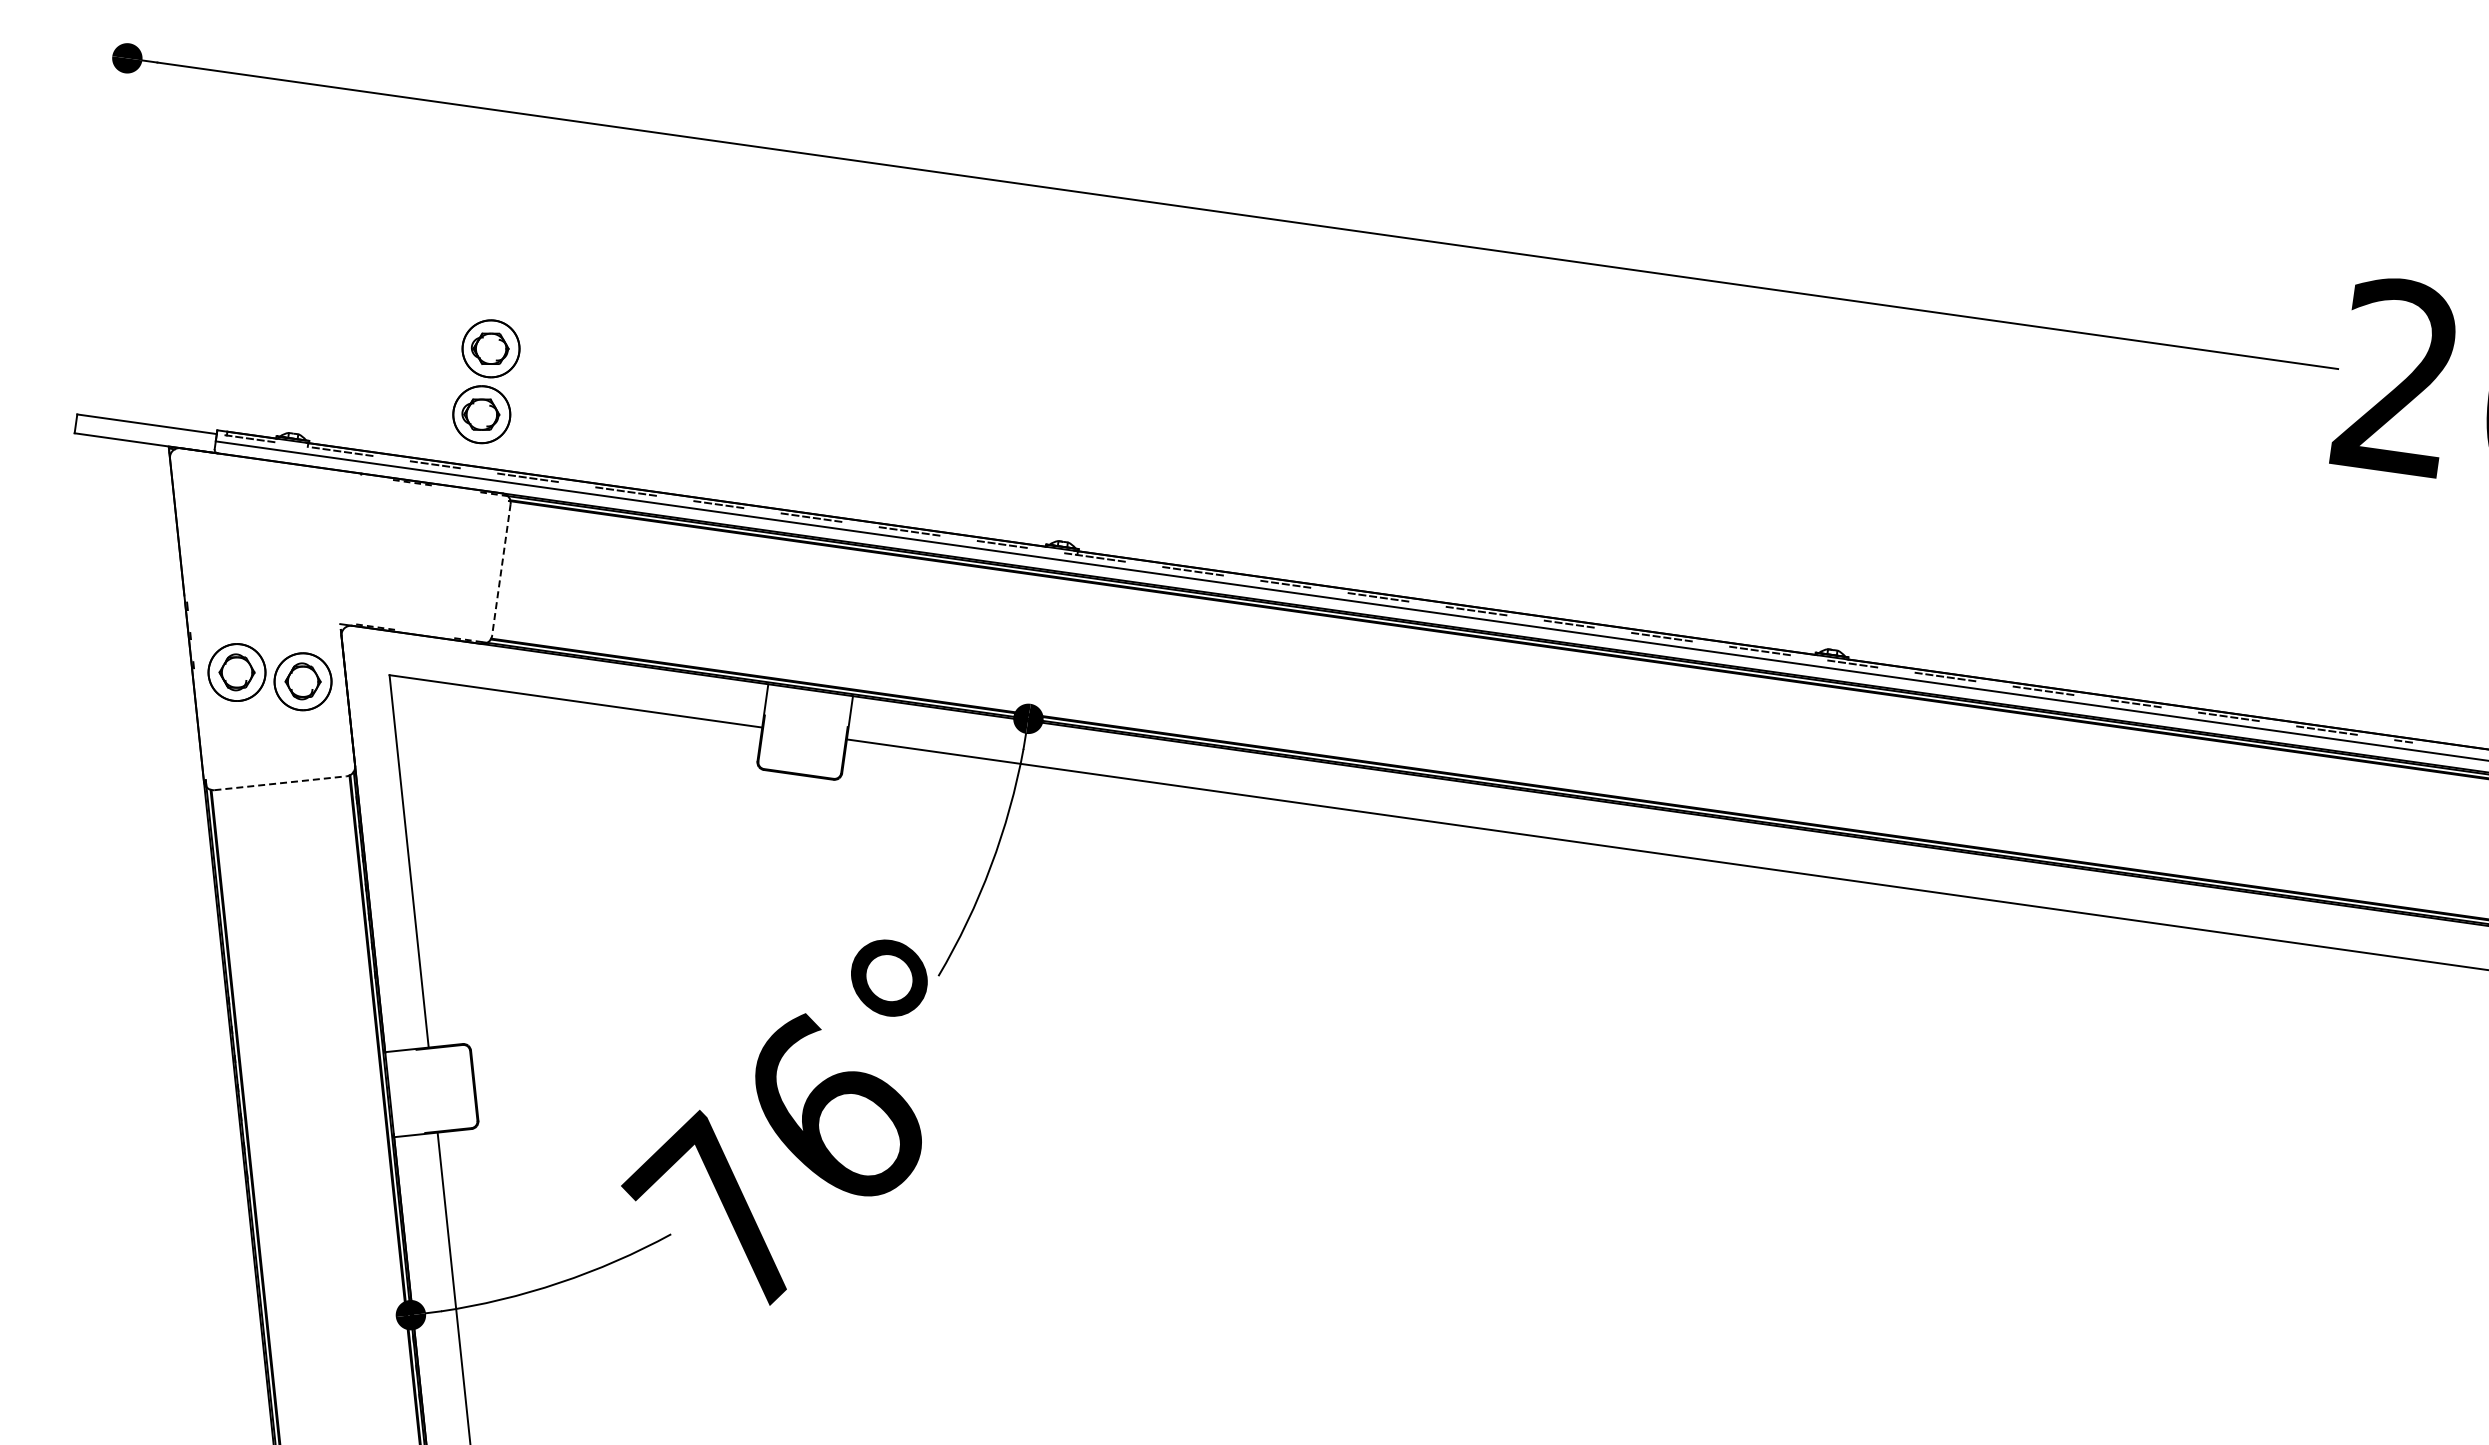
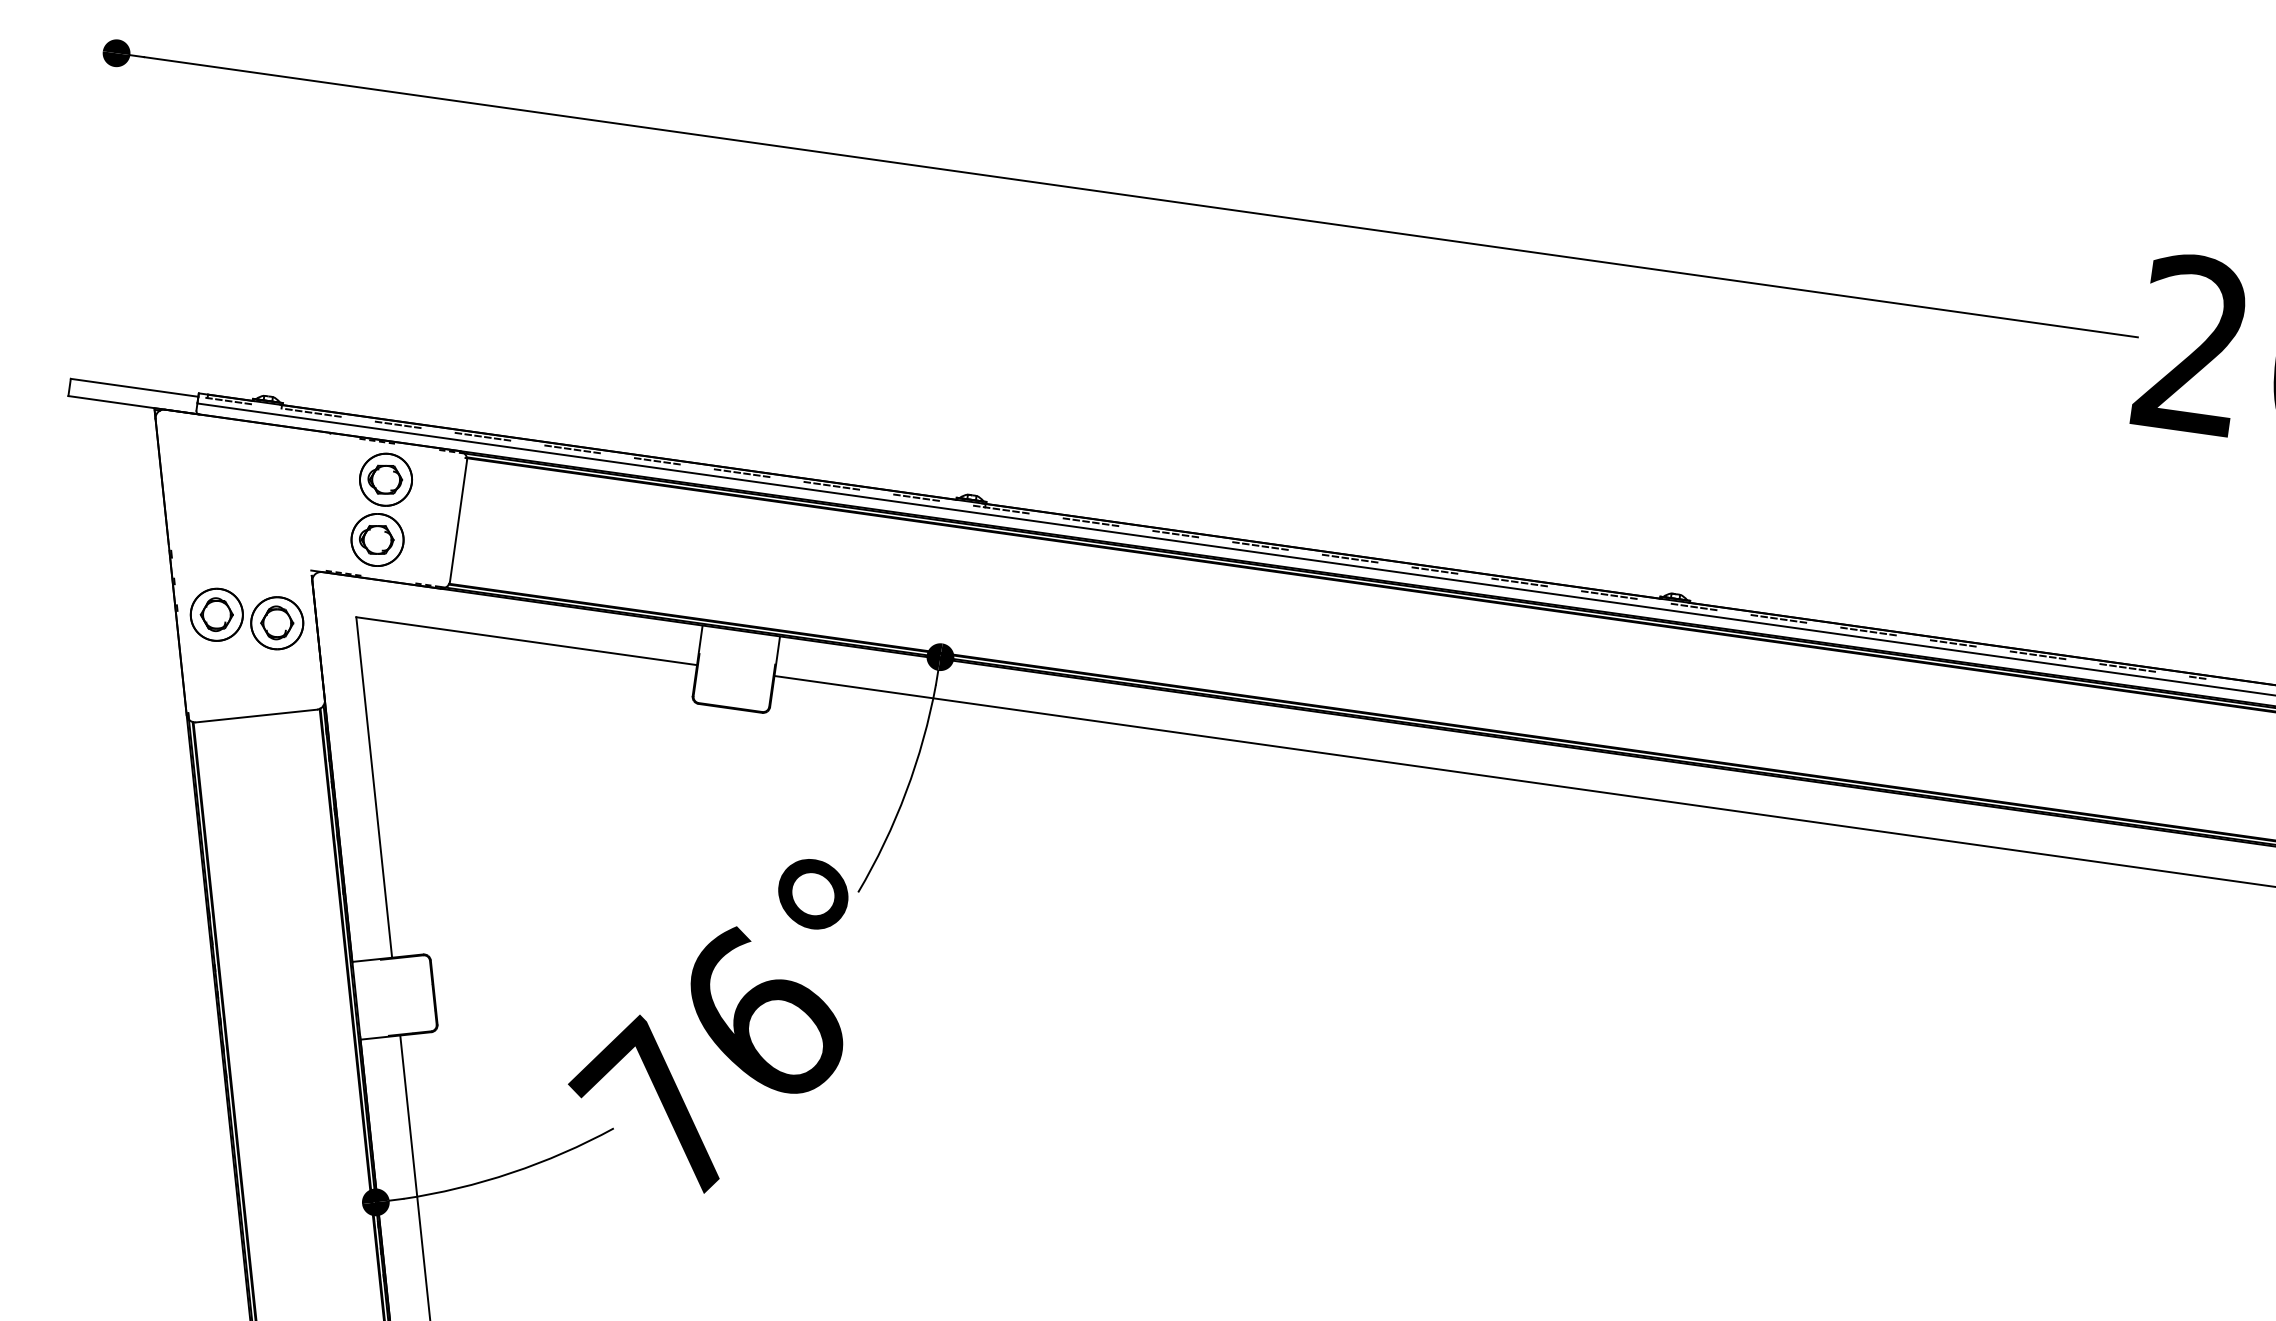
part: (486, 381) -> (381, 509), moved
line: (501, 570) -> (458, 521), dashed -> solid
line: (280, 783) -> (256, 716), dashed -> solid

